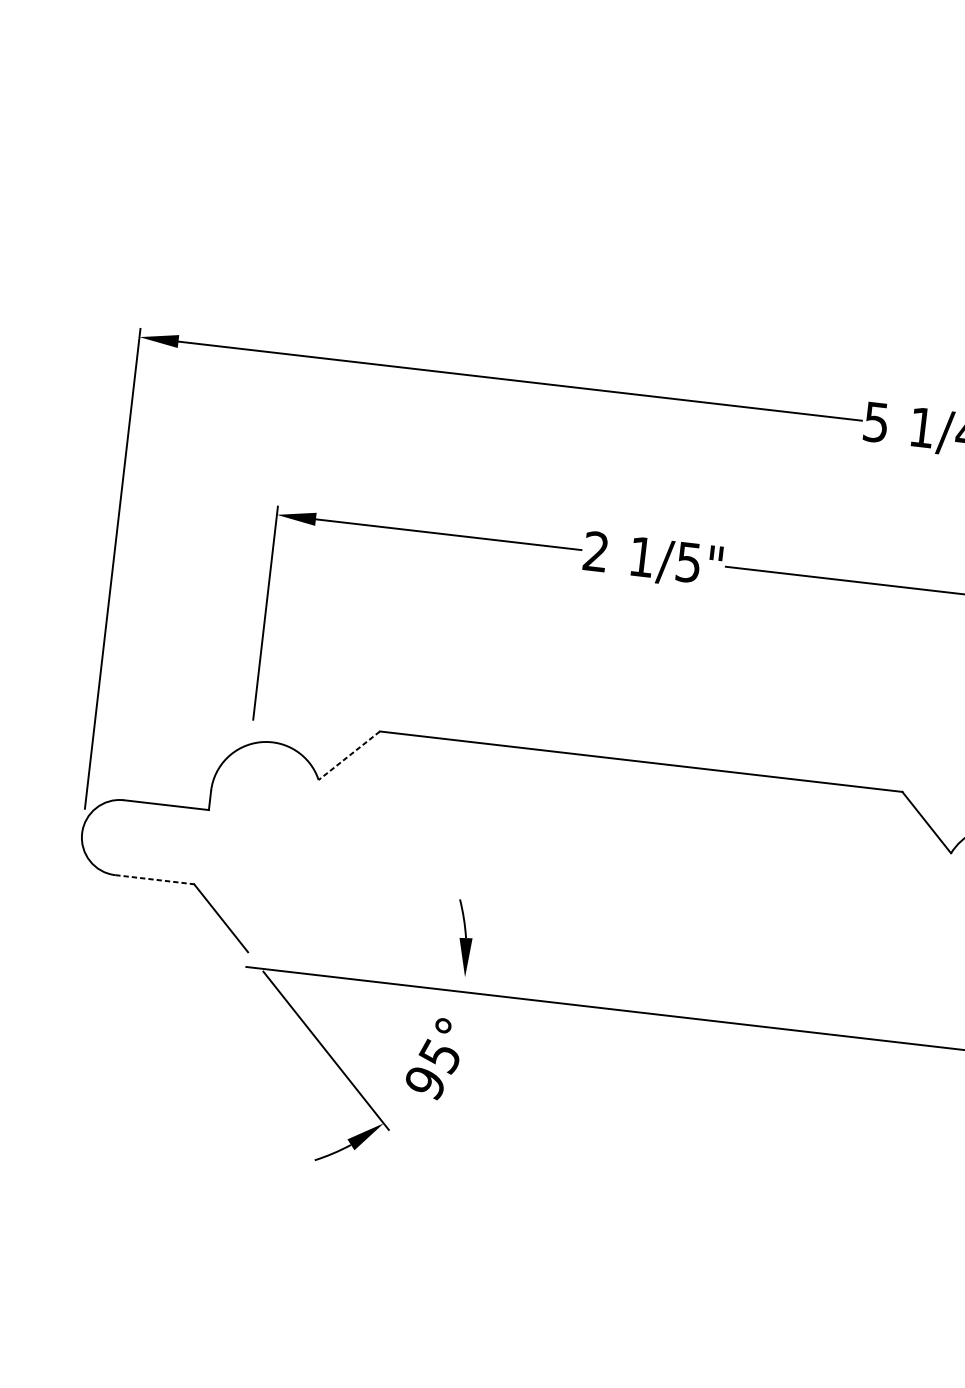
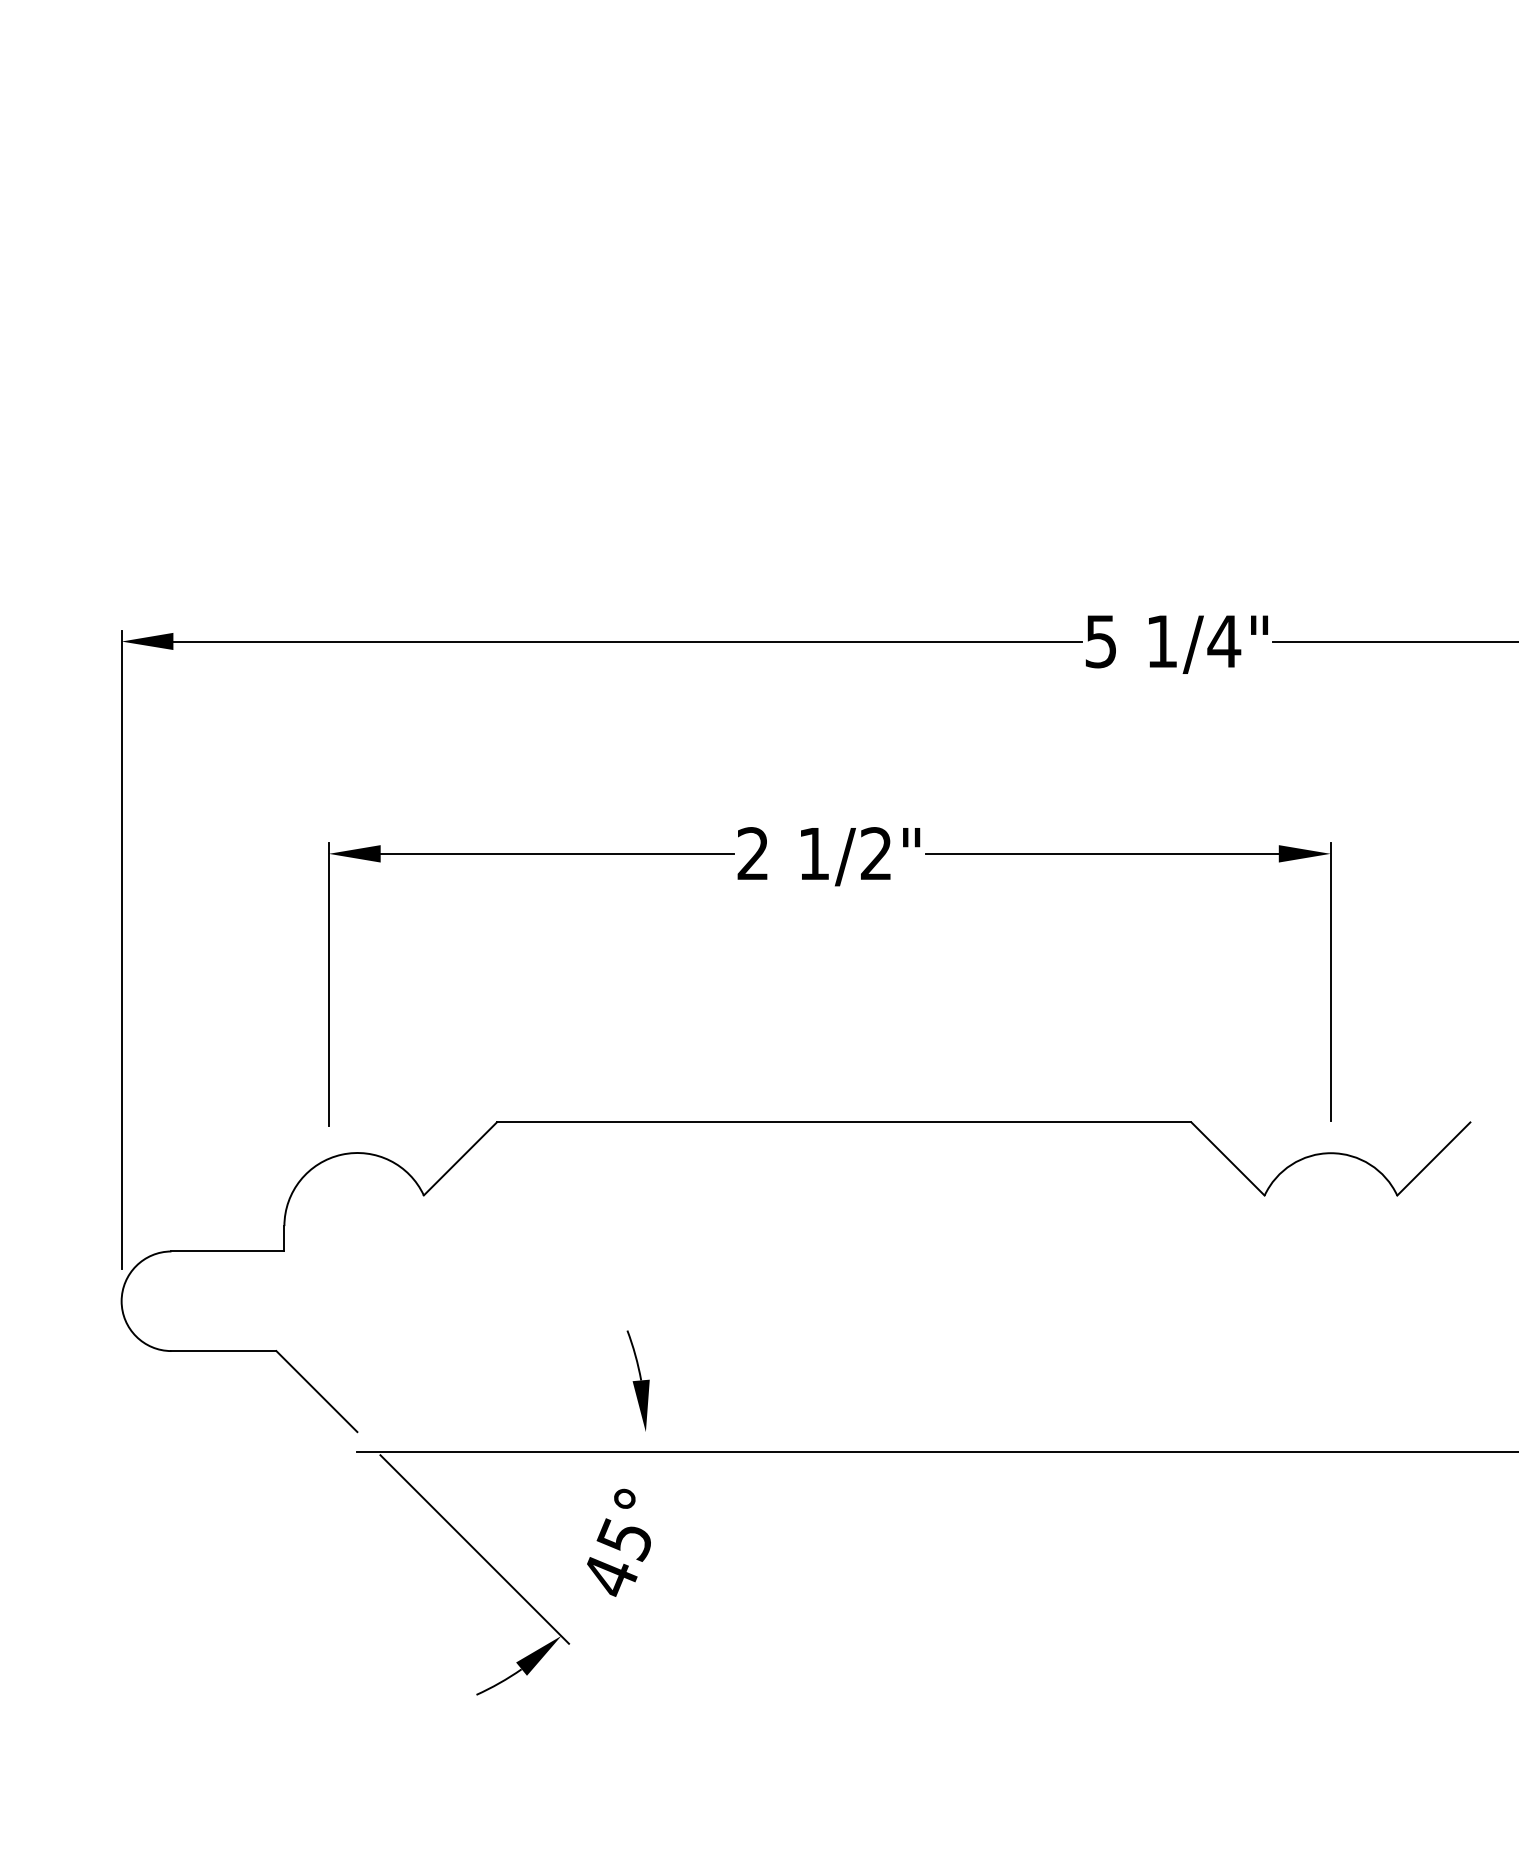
text: (688, 562) -> (876, 853), 1/5" -> 1/2"
line: (349, 755) -> (460, 1158), dashed -> solid
line: (155, 880) -> (224, 1351), dashed -> solid
text: (425, 1083) -> (610, 1577), 95° -> 45°

